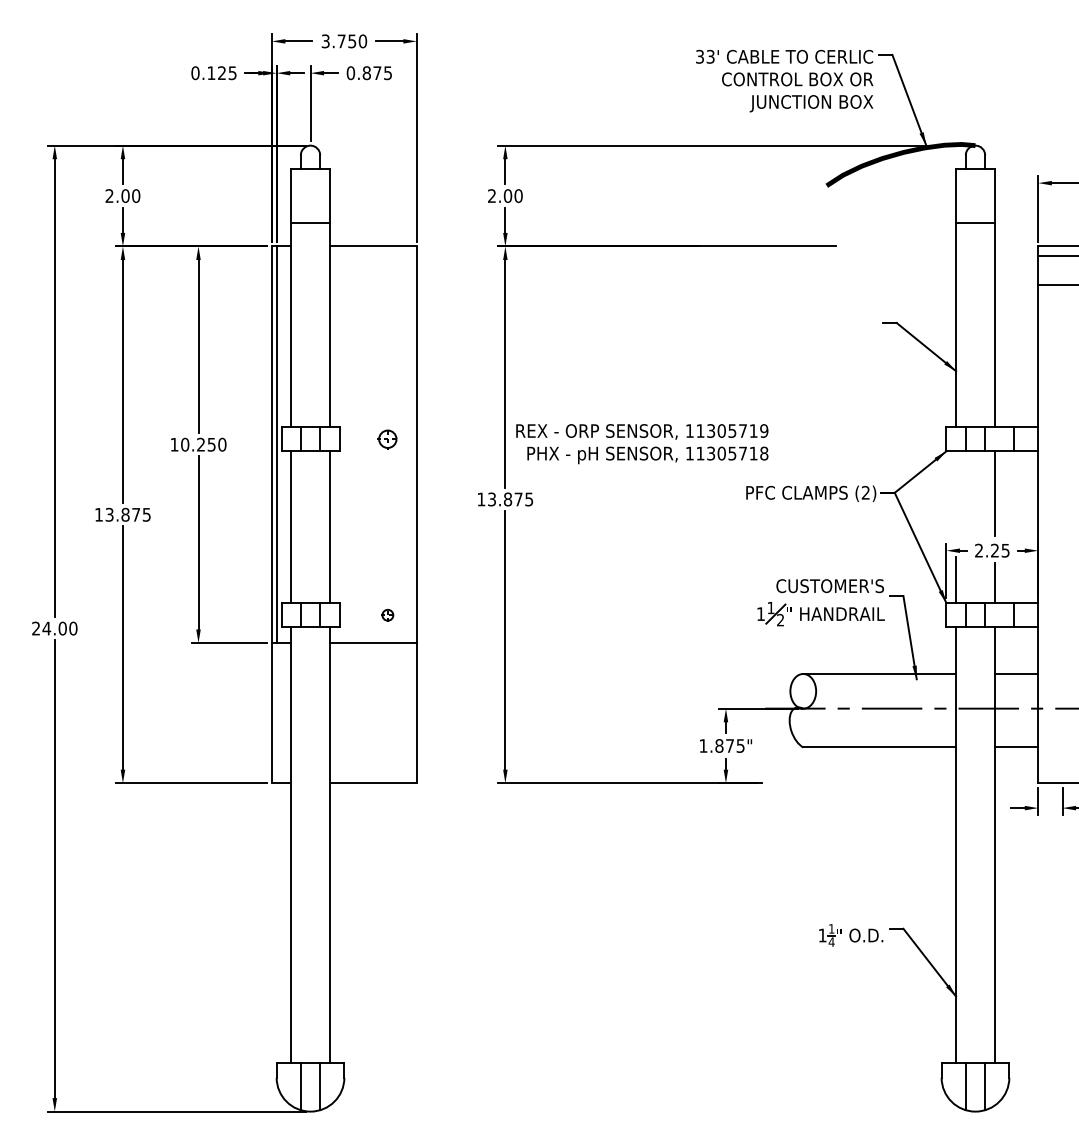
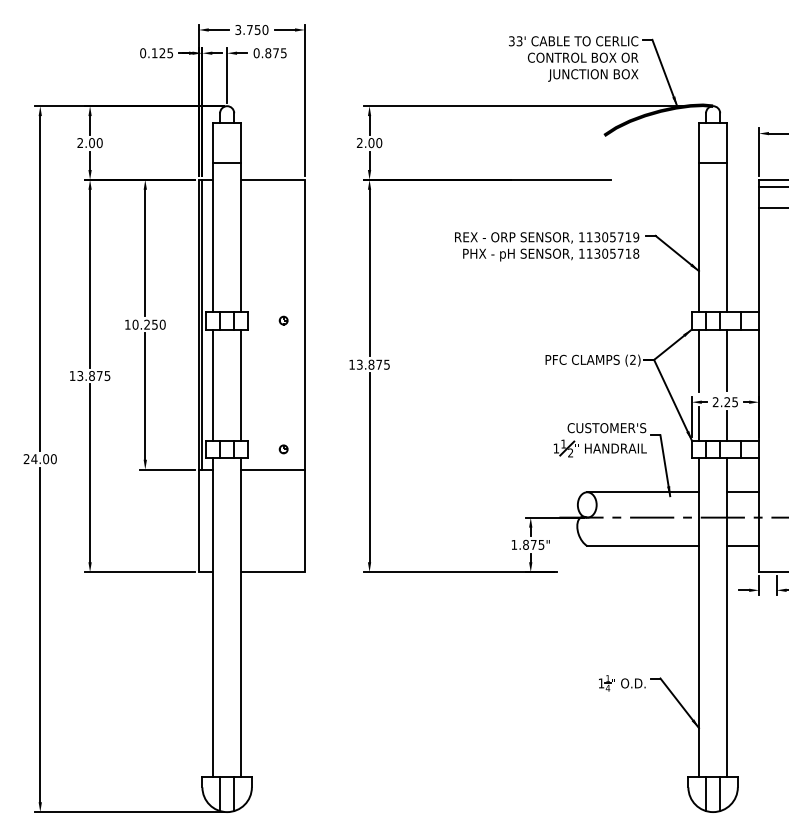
part: (387, 438) -> (283, 320), size x0.62
text: (642, 444) -> (547, 247), moved
line: (956, 494) -> (699, 361), added

